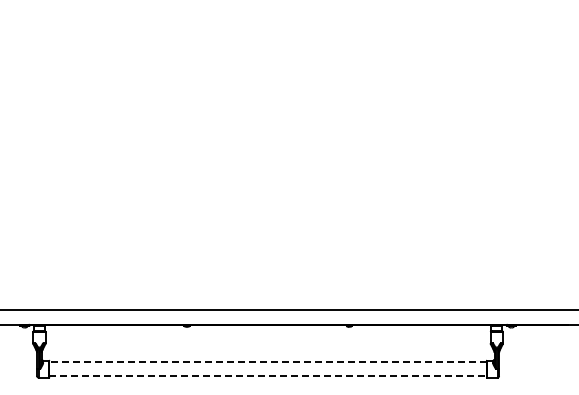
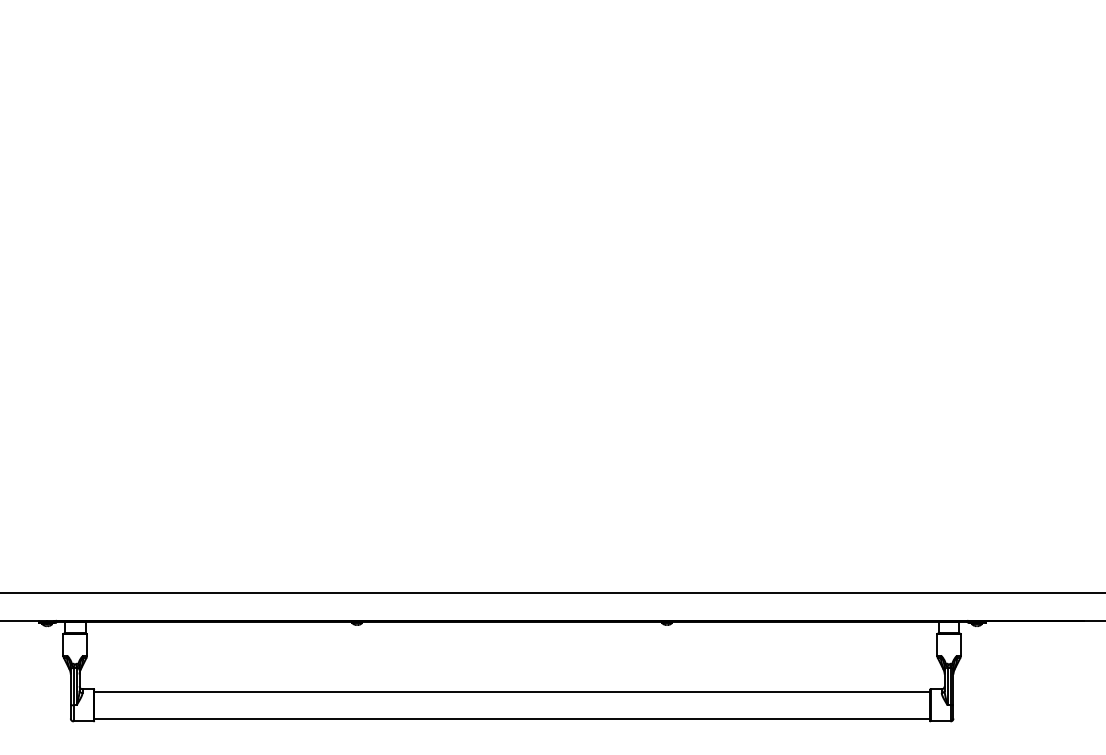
line: (268, 362) -> (512, 692), dashed -> solid
line: (268, 376) -> (512, 719), dashed -> solid

